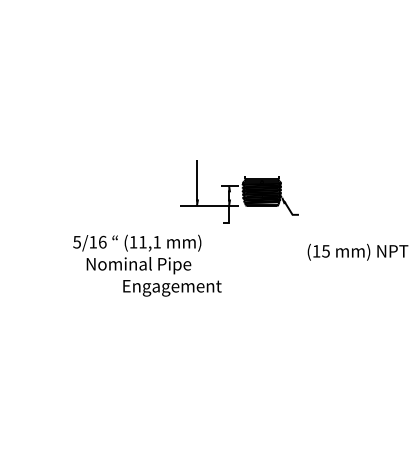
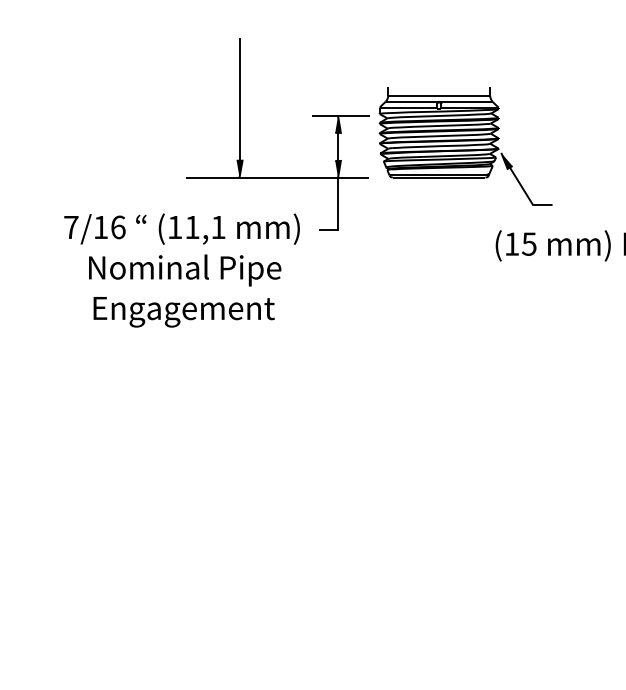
part: (239, 191) -> (370, 133), size x1.67
text: (77, 242) -> (71, 227), 5/16 -> 7/16
text: (172, 288) -> (184, 312), moved

